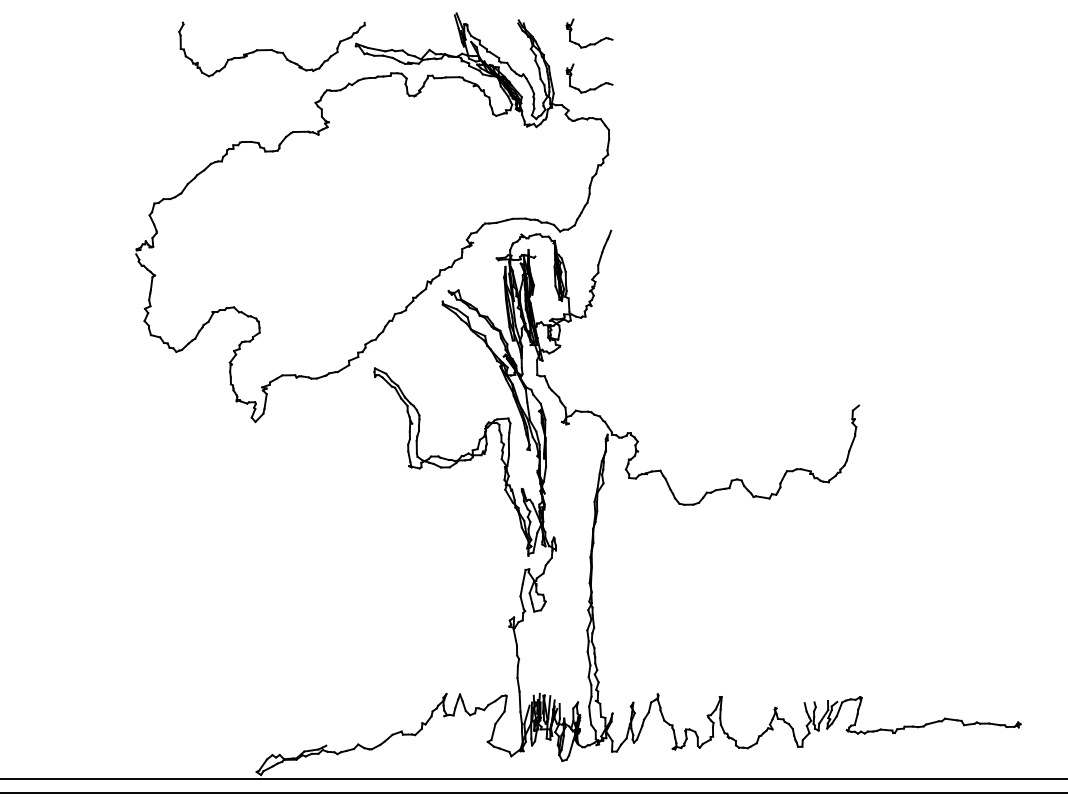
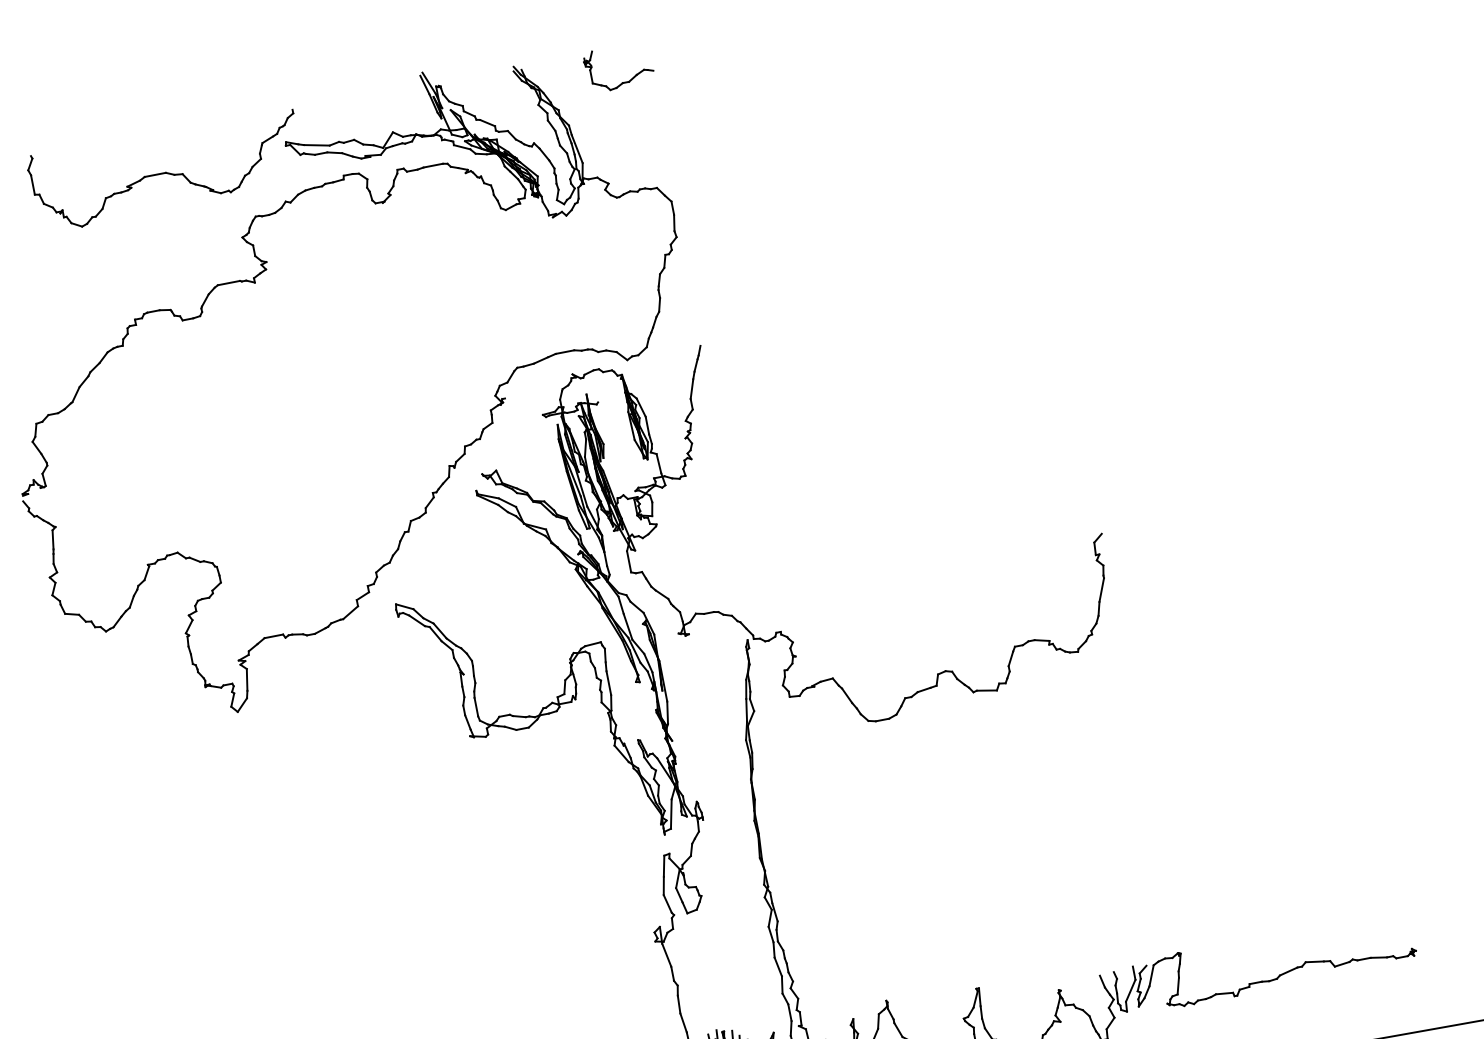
part: (589, 88) -> (632, 146), removed

